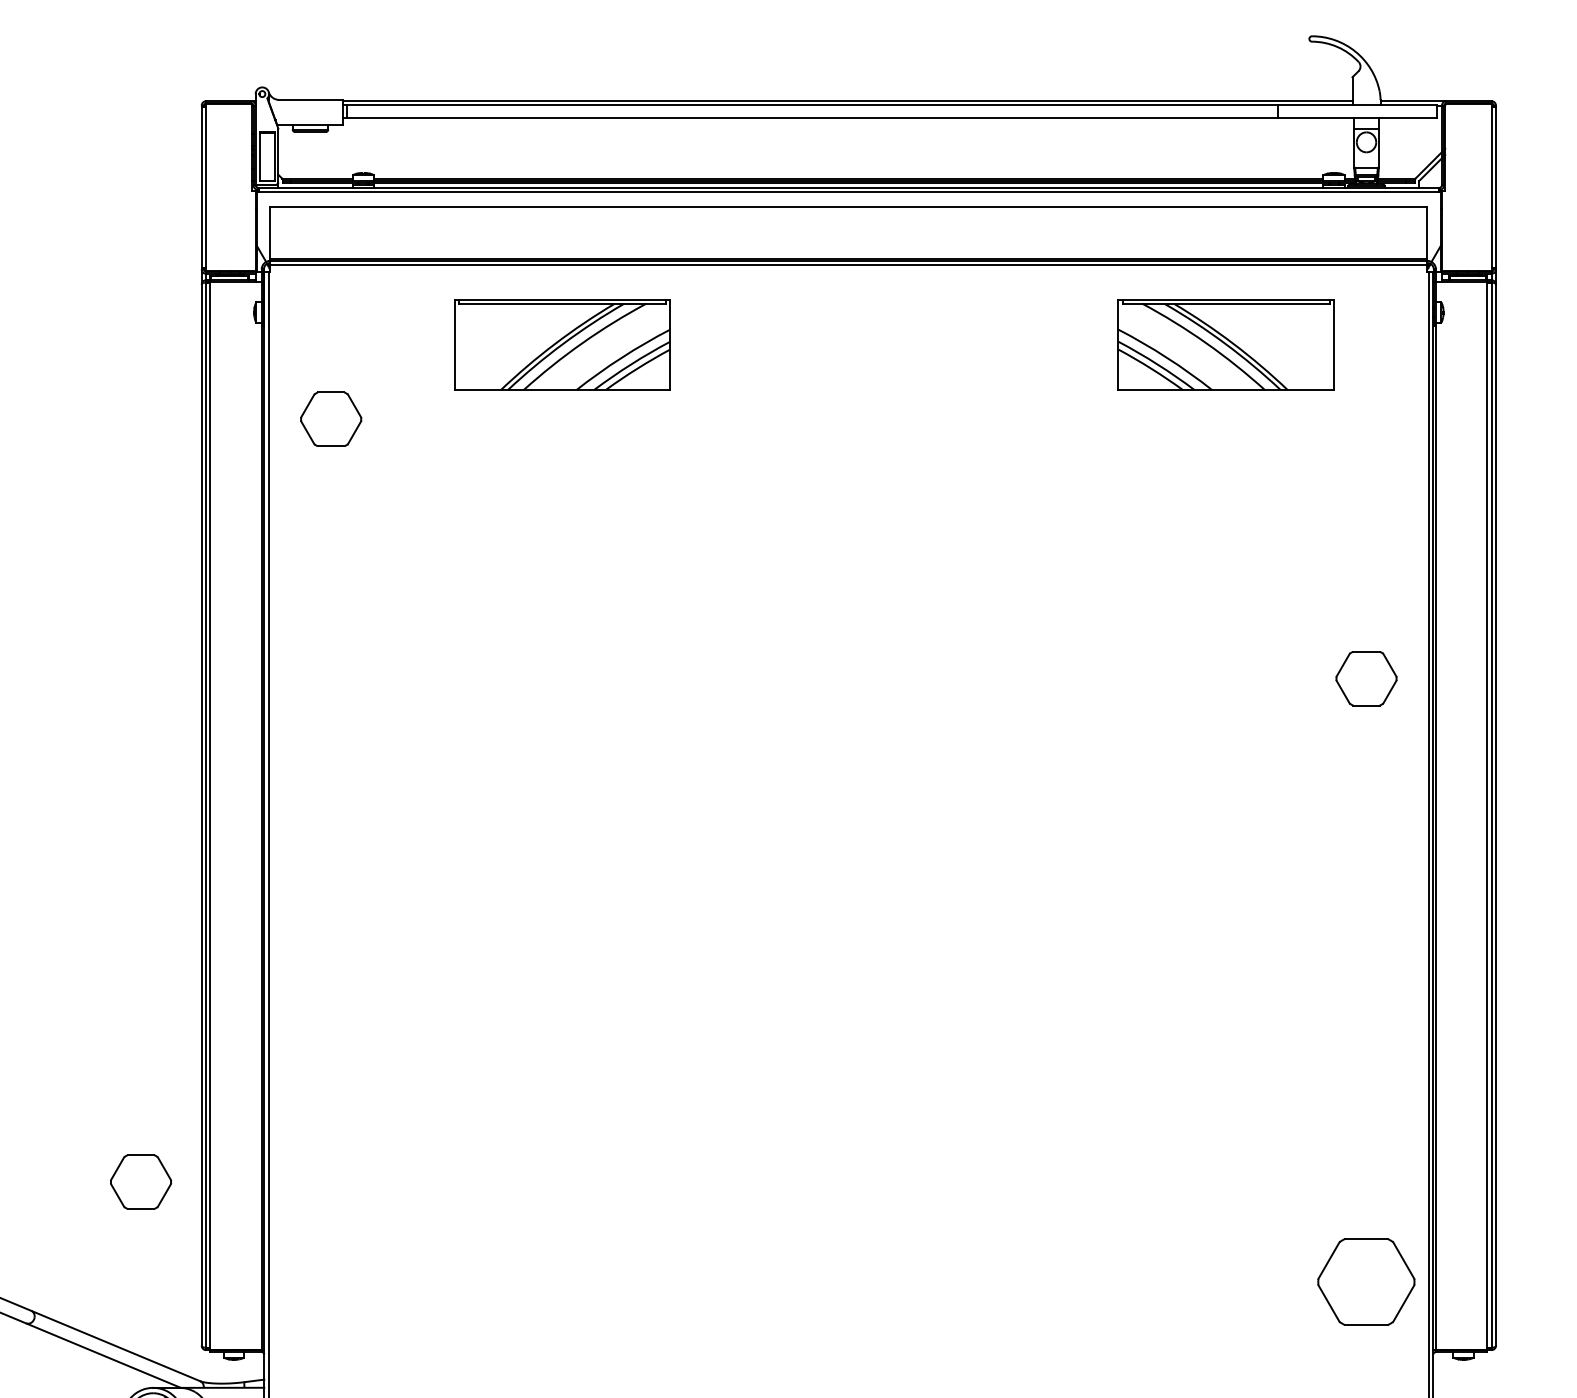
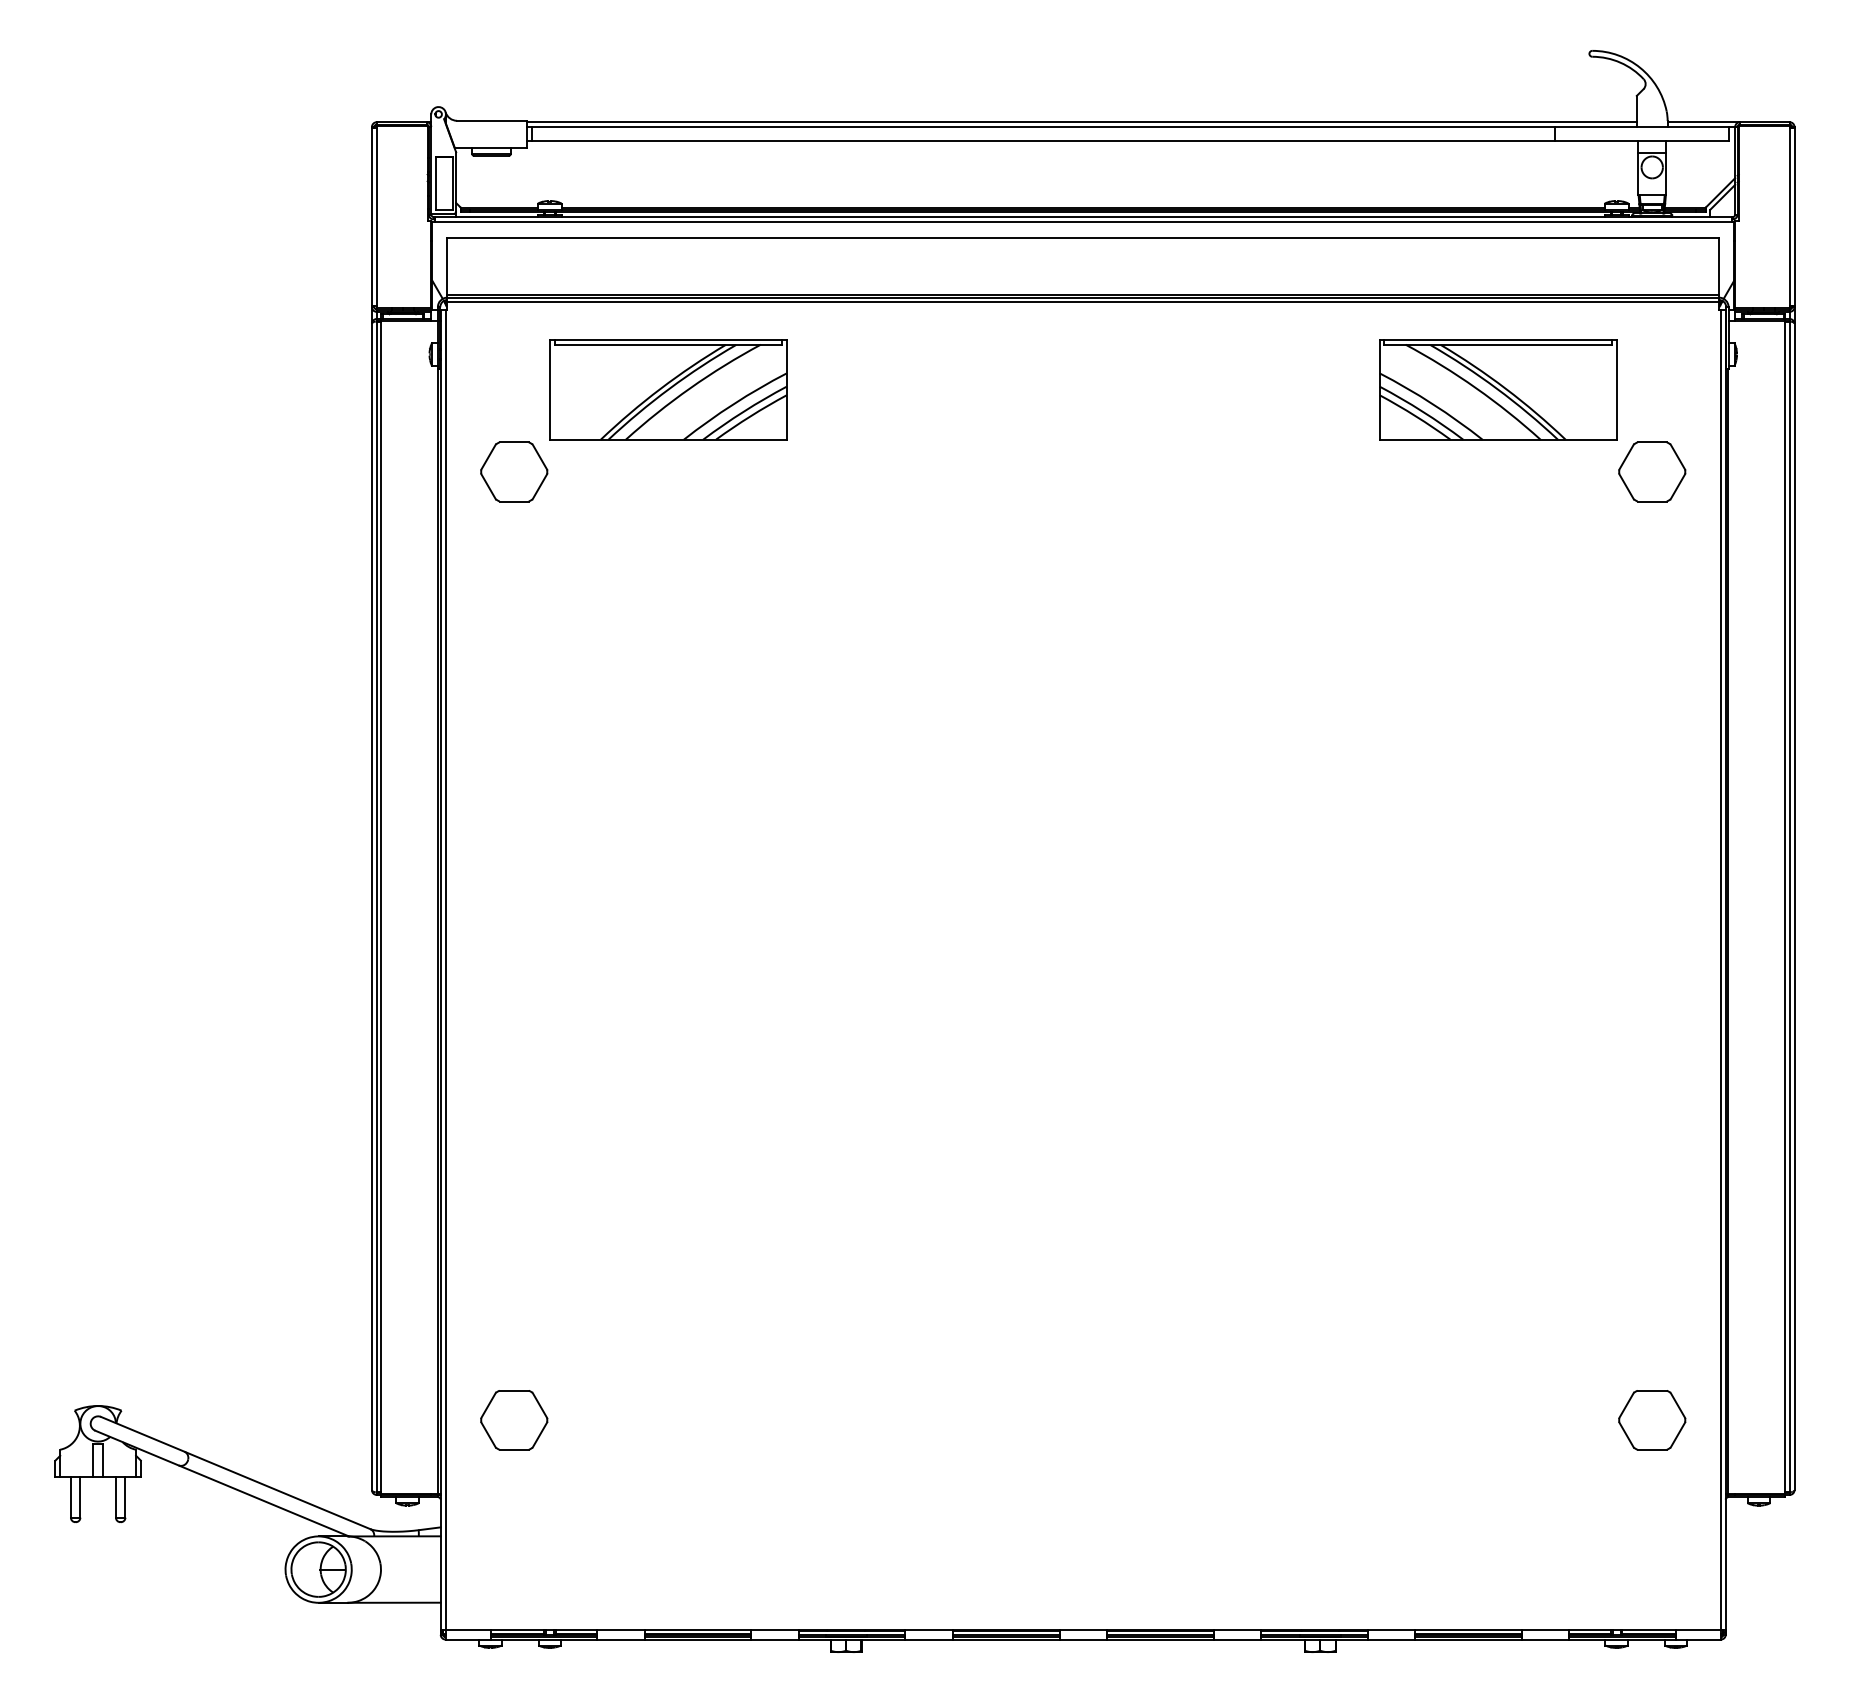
part: (562, 344) -> (668, 389), moved
part: (1366, 678) -> (1652, 471), moved
part: (141, 1182) -> (514, 1420), moved
part: (1366, 1282) -> (1652, 1420), size x0.62

